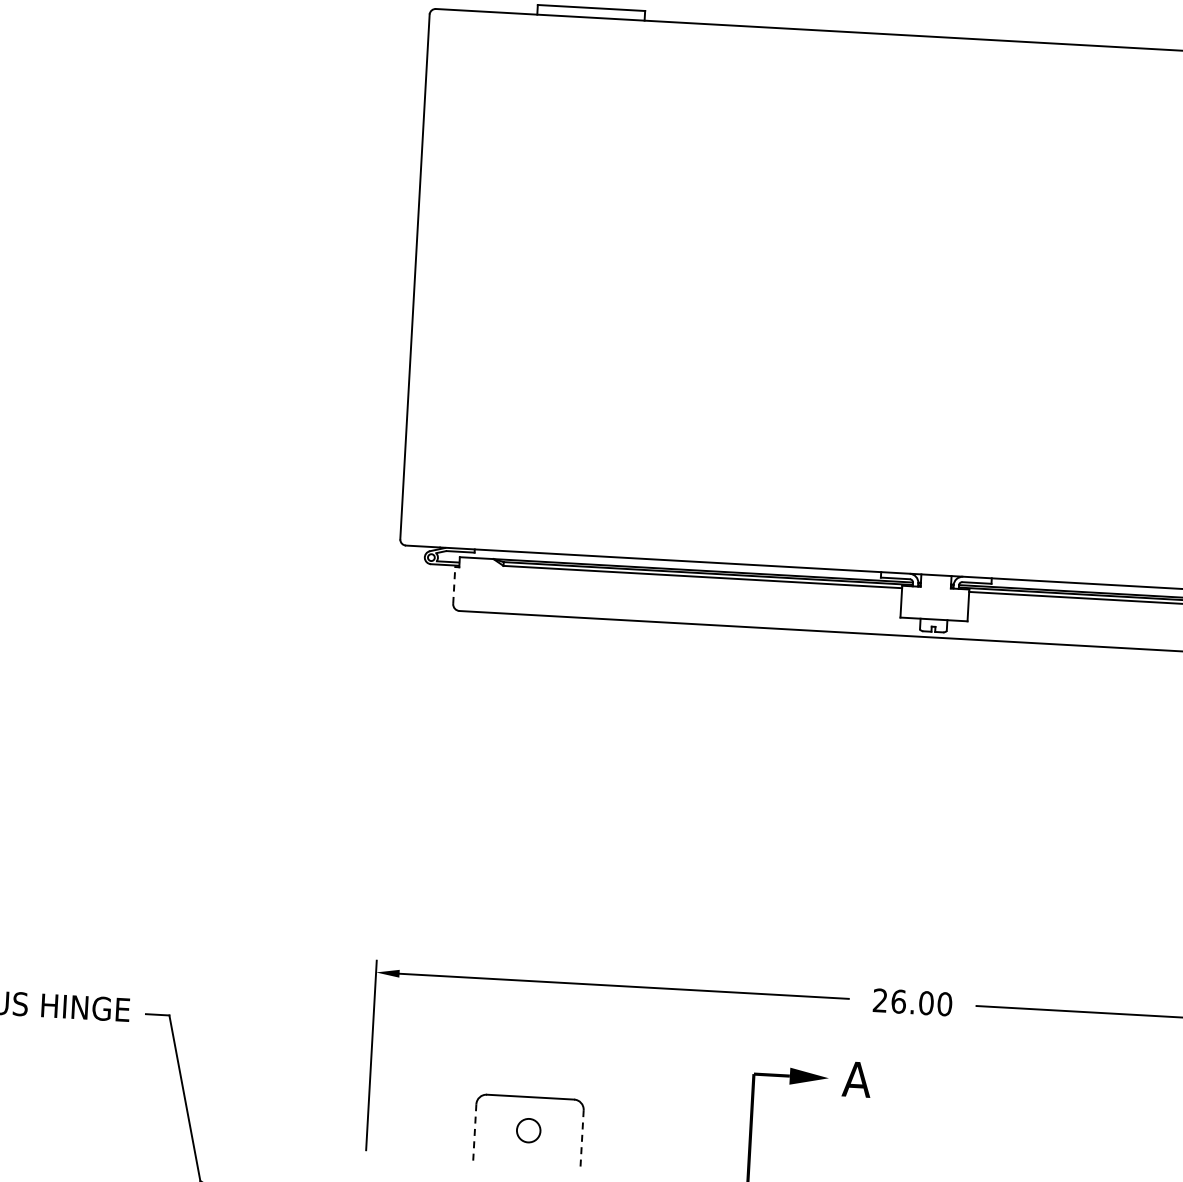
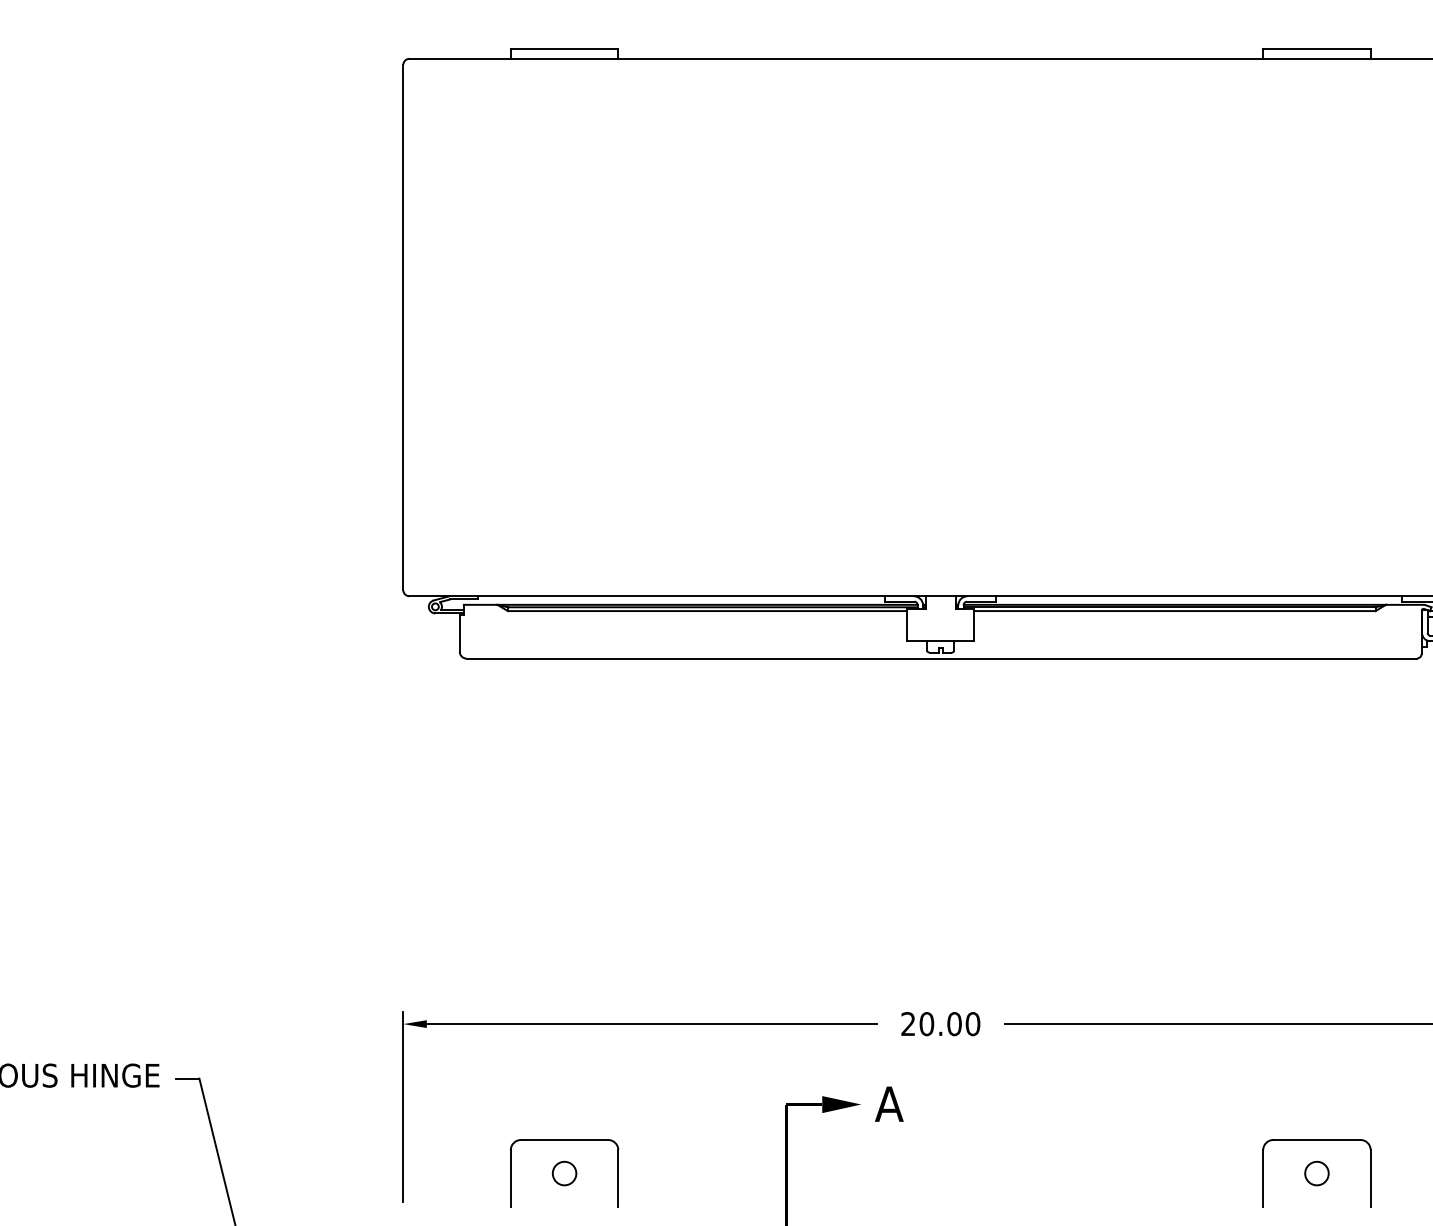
line: (454, 584) -> (459, 632), dashed -> solid
text: (898, 1001) -> (926, 1023), 26.00 -> 20.00
line: (474, 1132) -> (510, 1178), dashed -> solid
line: (582, 1138) -> (618, 1178), dashed -> solid

